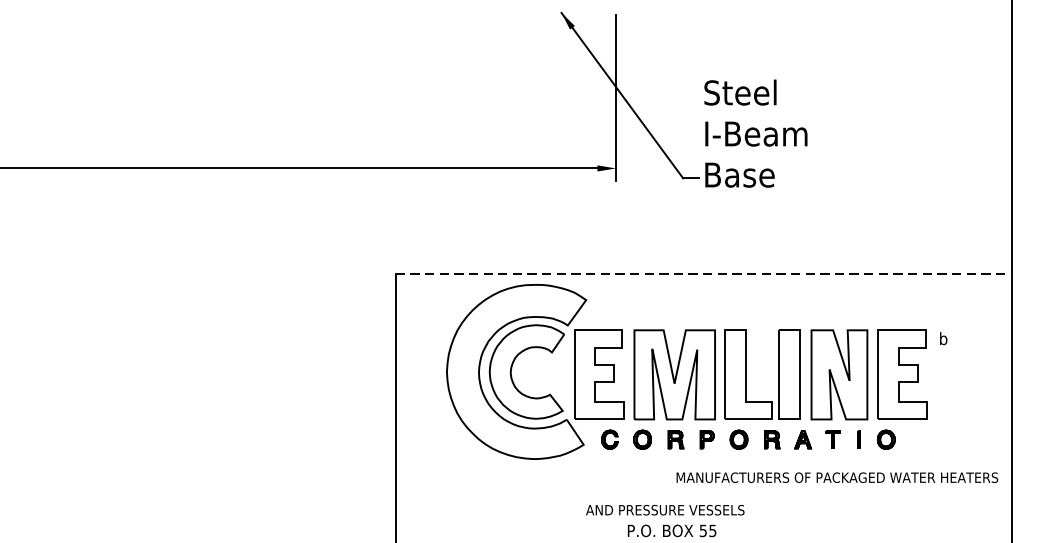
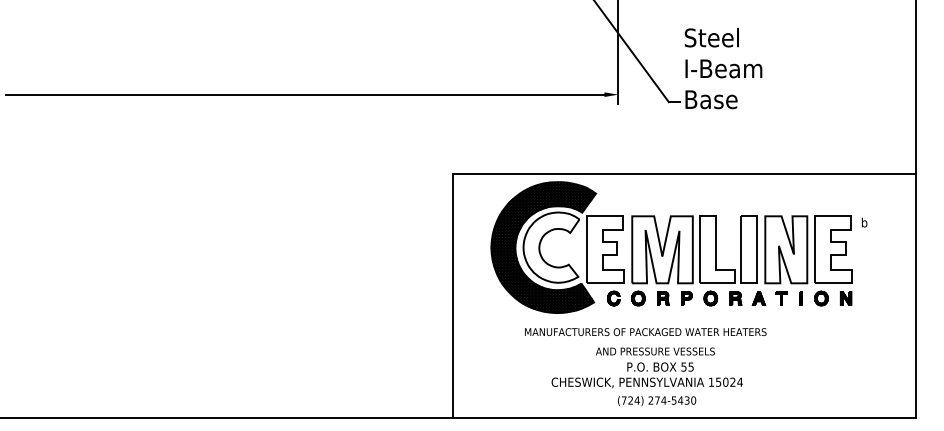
line: (703, 273) -> (684, 173), dashed -> solid
hatch: (516, 371) -> (543, 247), added
part: (919, 439) -> (846, 298), added
text: (837, 476) -> (645, 331), moved

